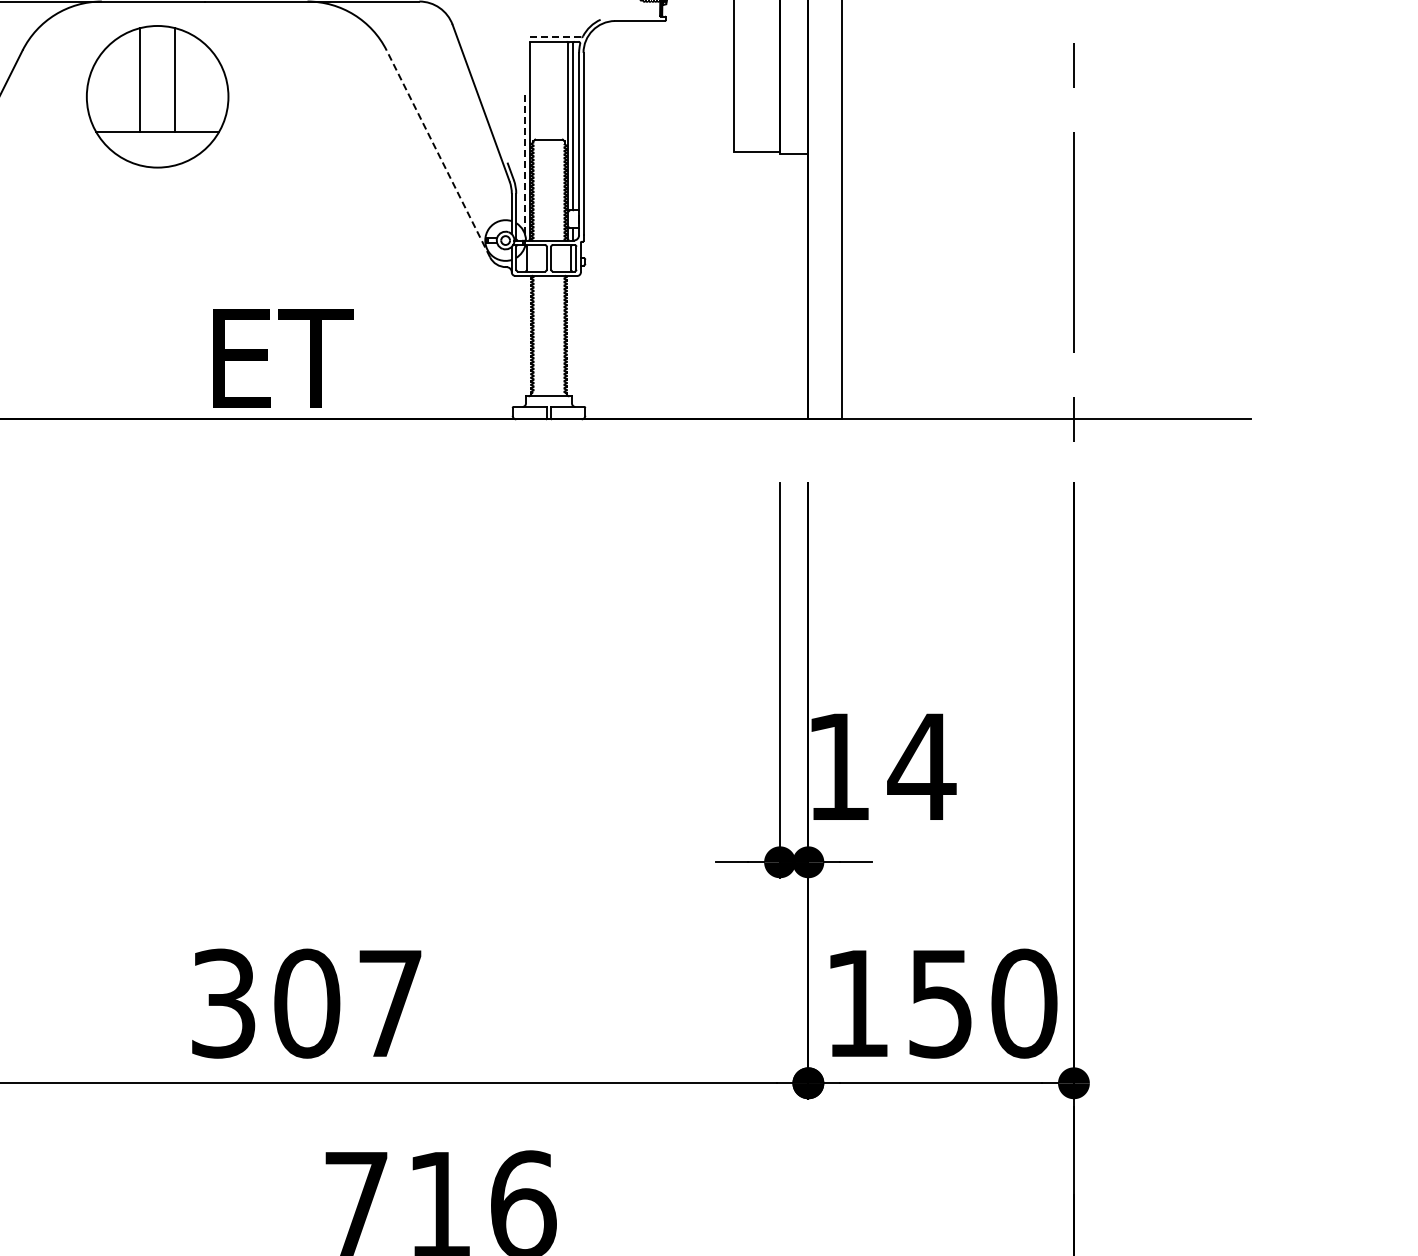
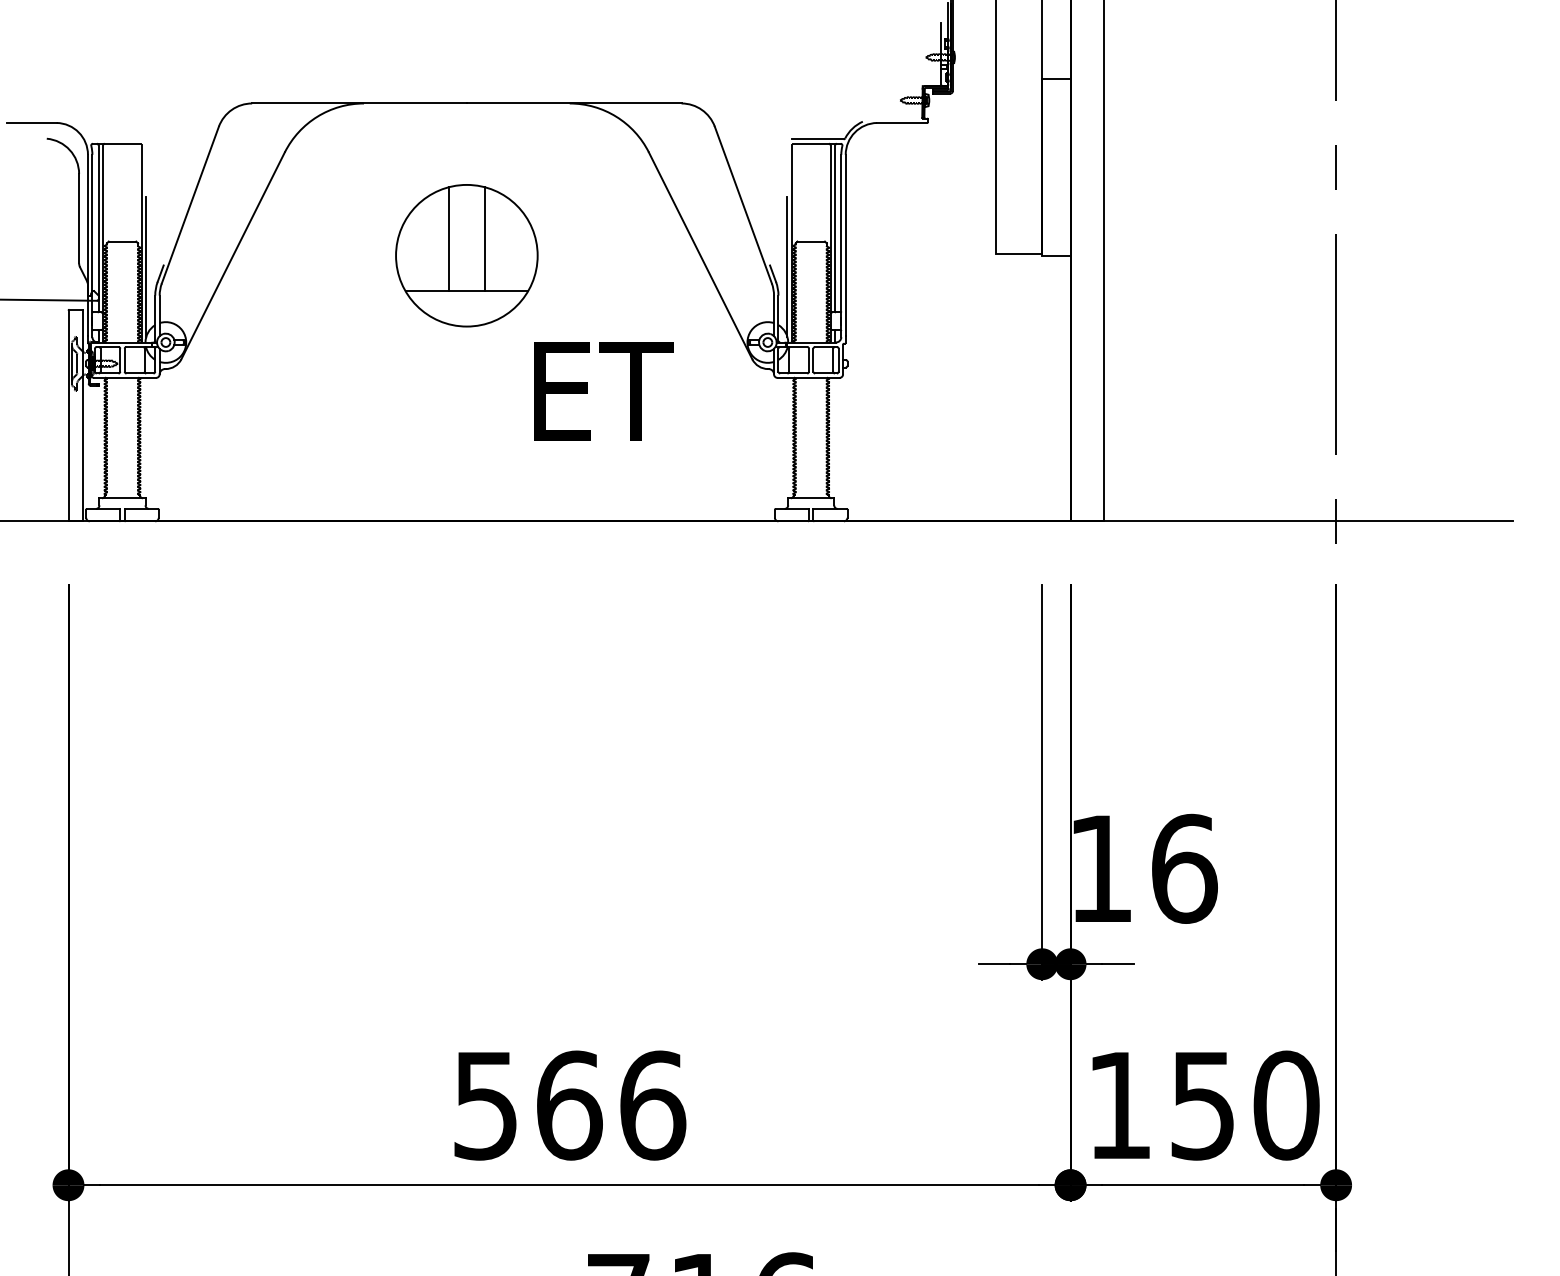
line: (555, 37) -> (817, 139), dashed -> solid
part: (157, 96) -> (466, 255), moved
line: (438, 153) -> (700, 255), dashed -> solid
line: (525, 164) -> (787, 266), dashed -> solid
text: (283, 358) -> (603, 391), moved
text: (921, 766) -> (1183, 868), 14 -> 16
text: (308, 1003) -> (570, 1105), 307 -> 566

